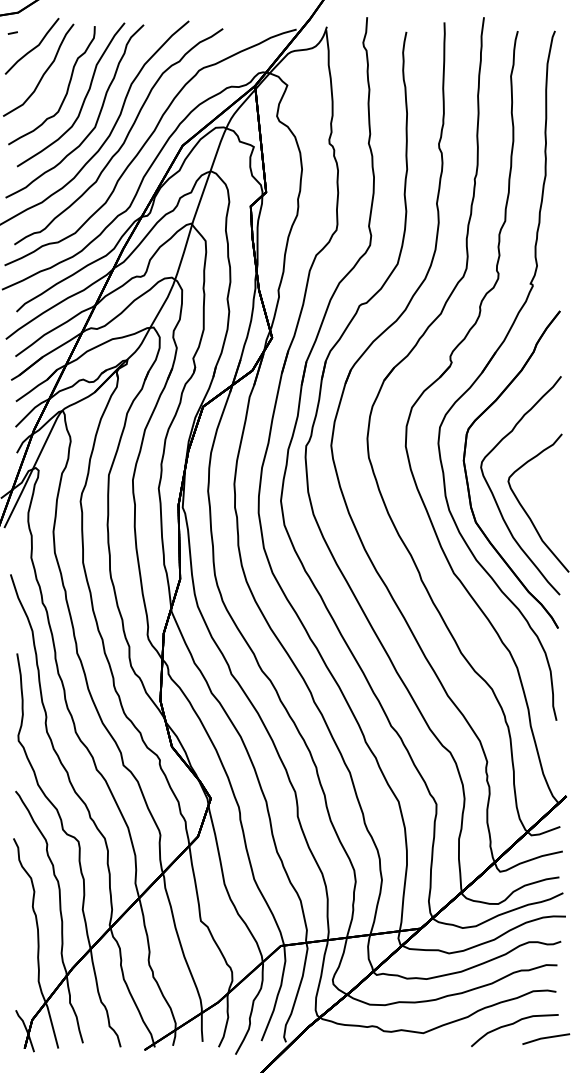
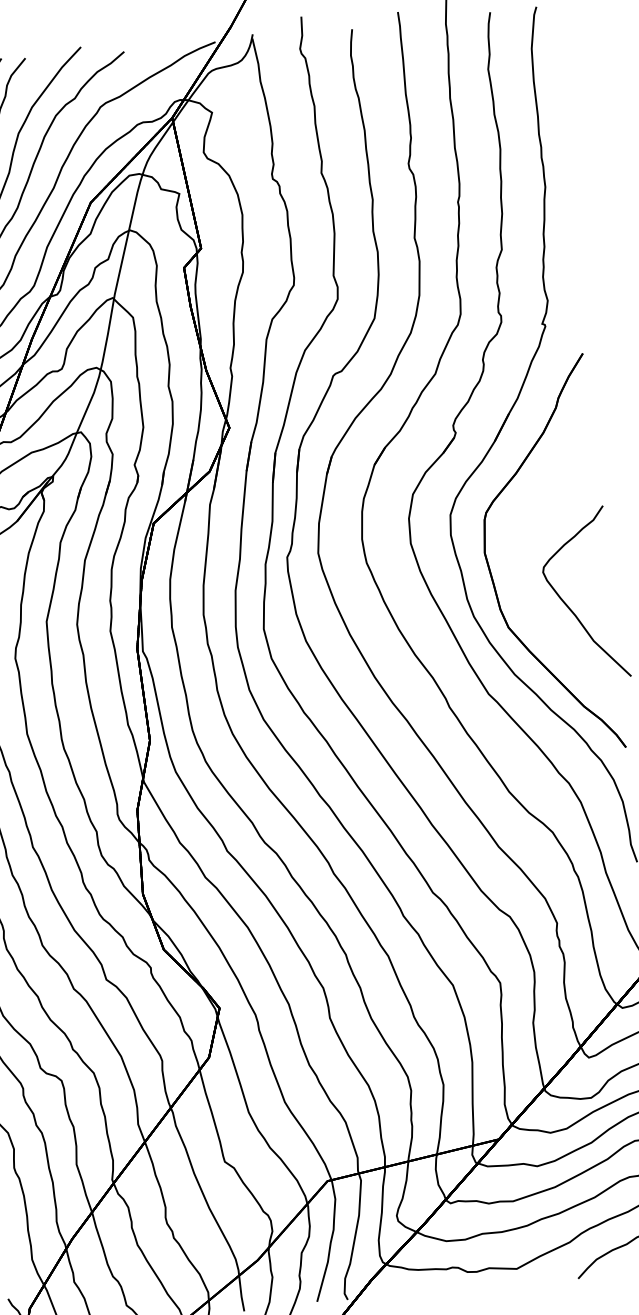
part: (494, 495) -> (527, 591), removed

